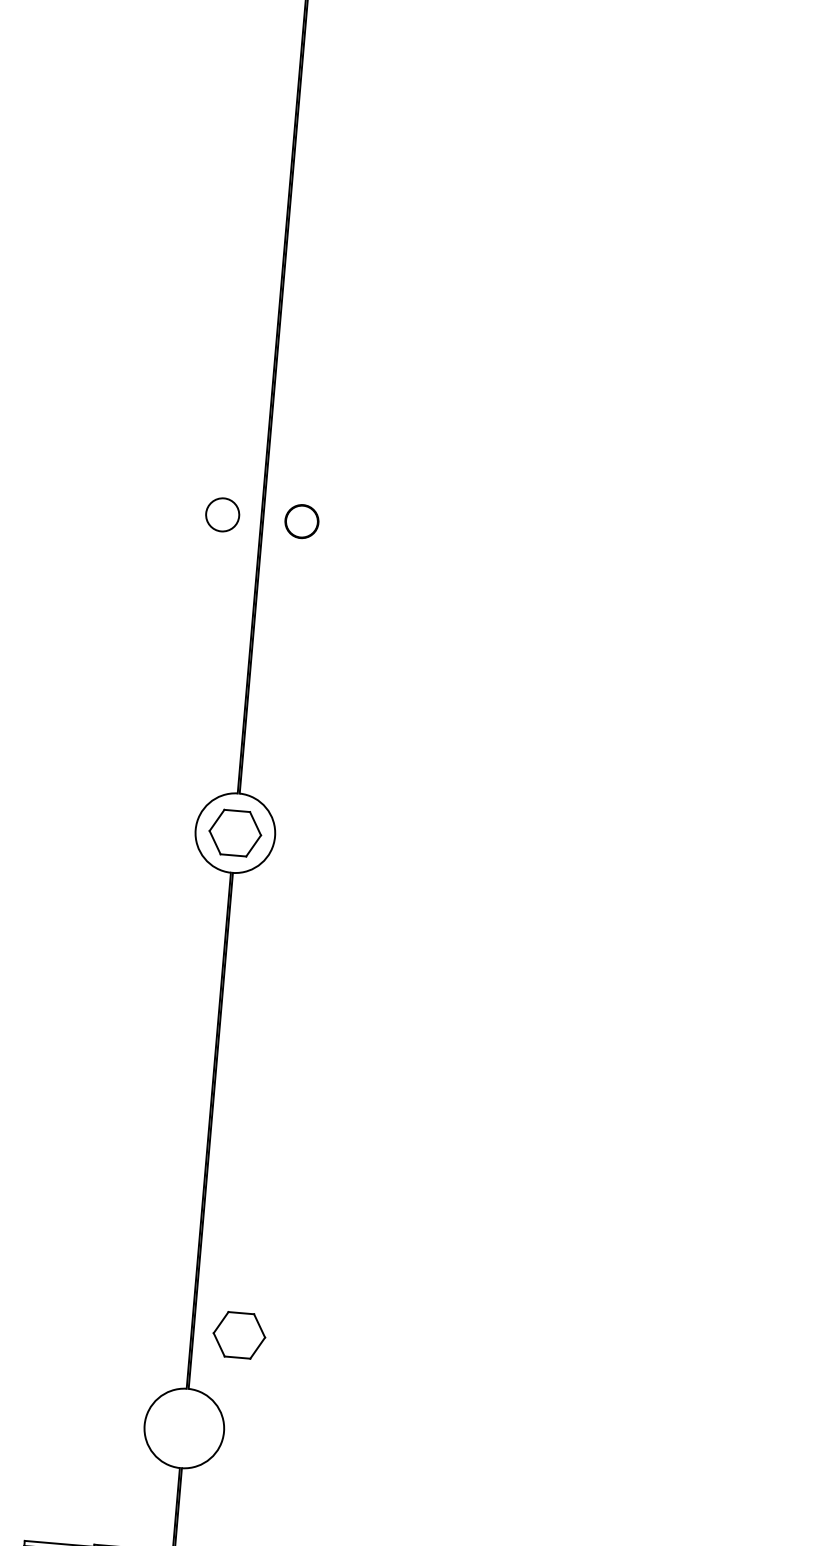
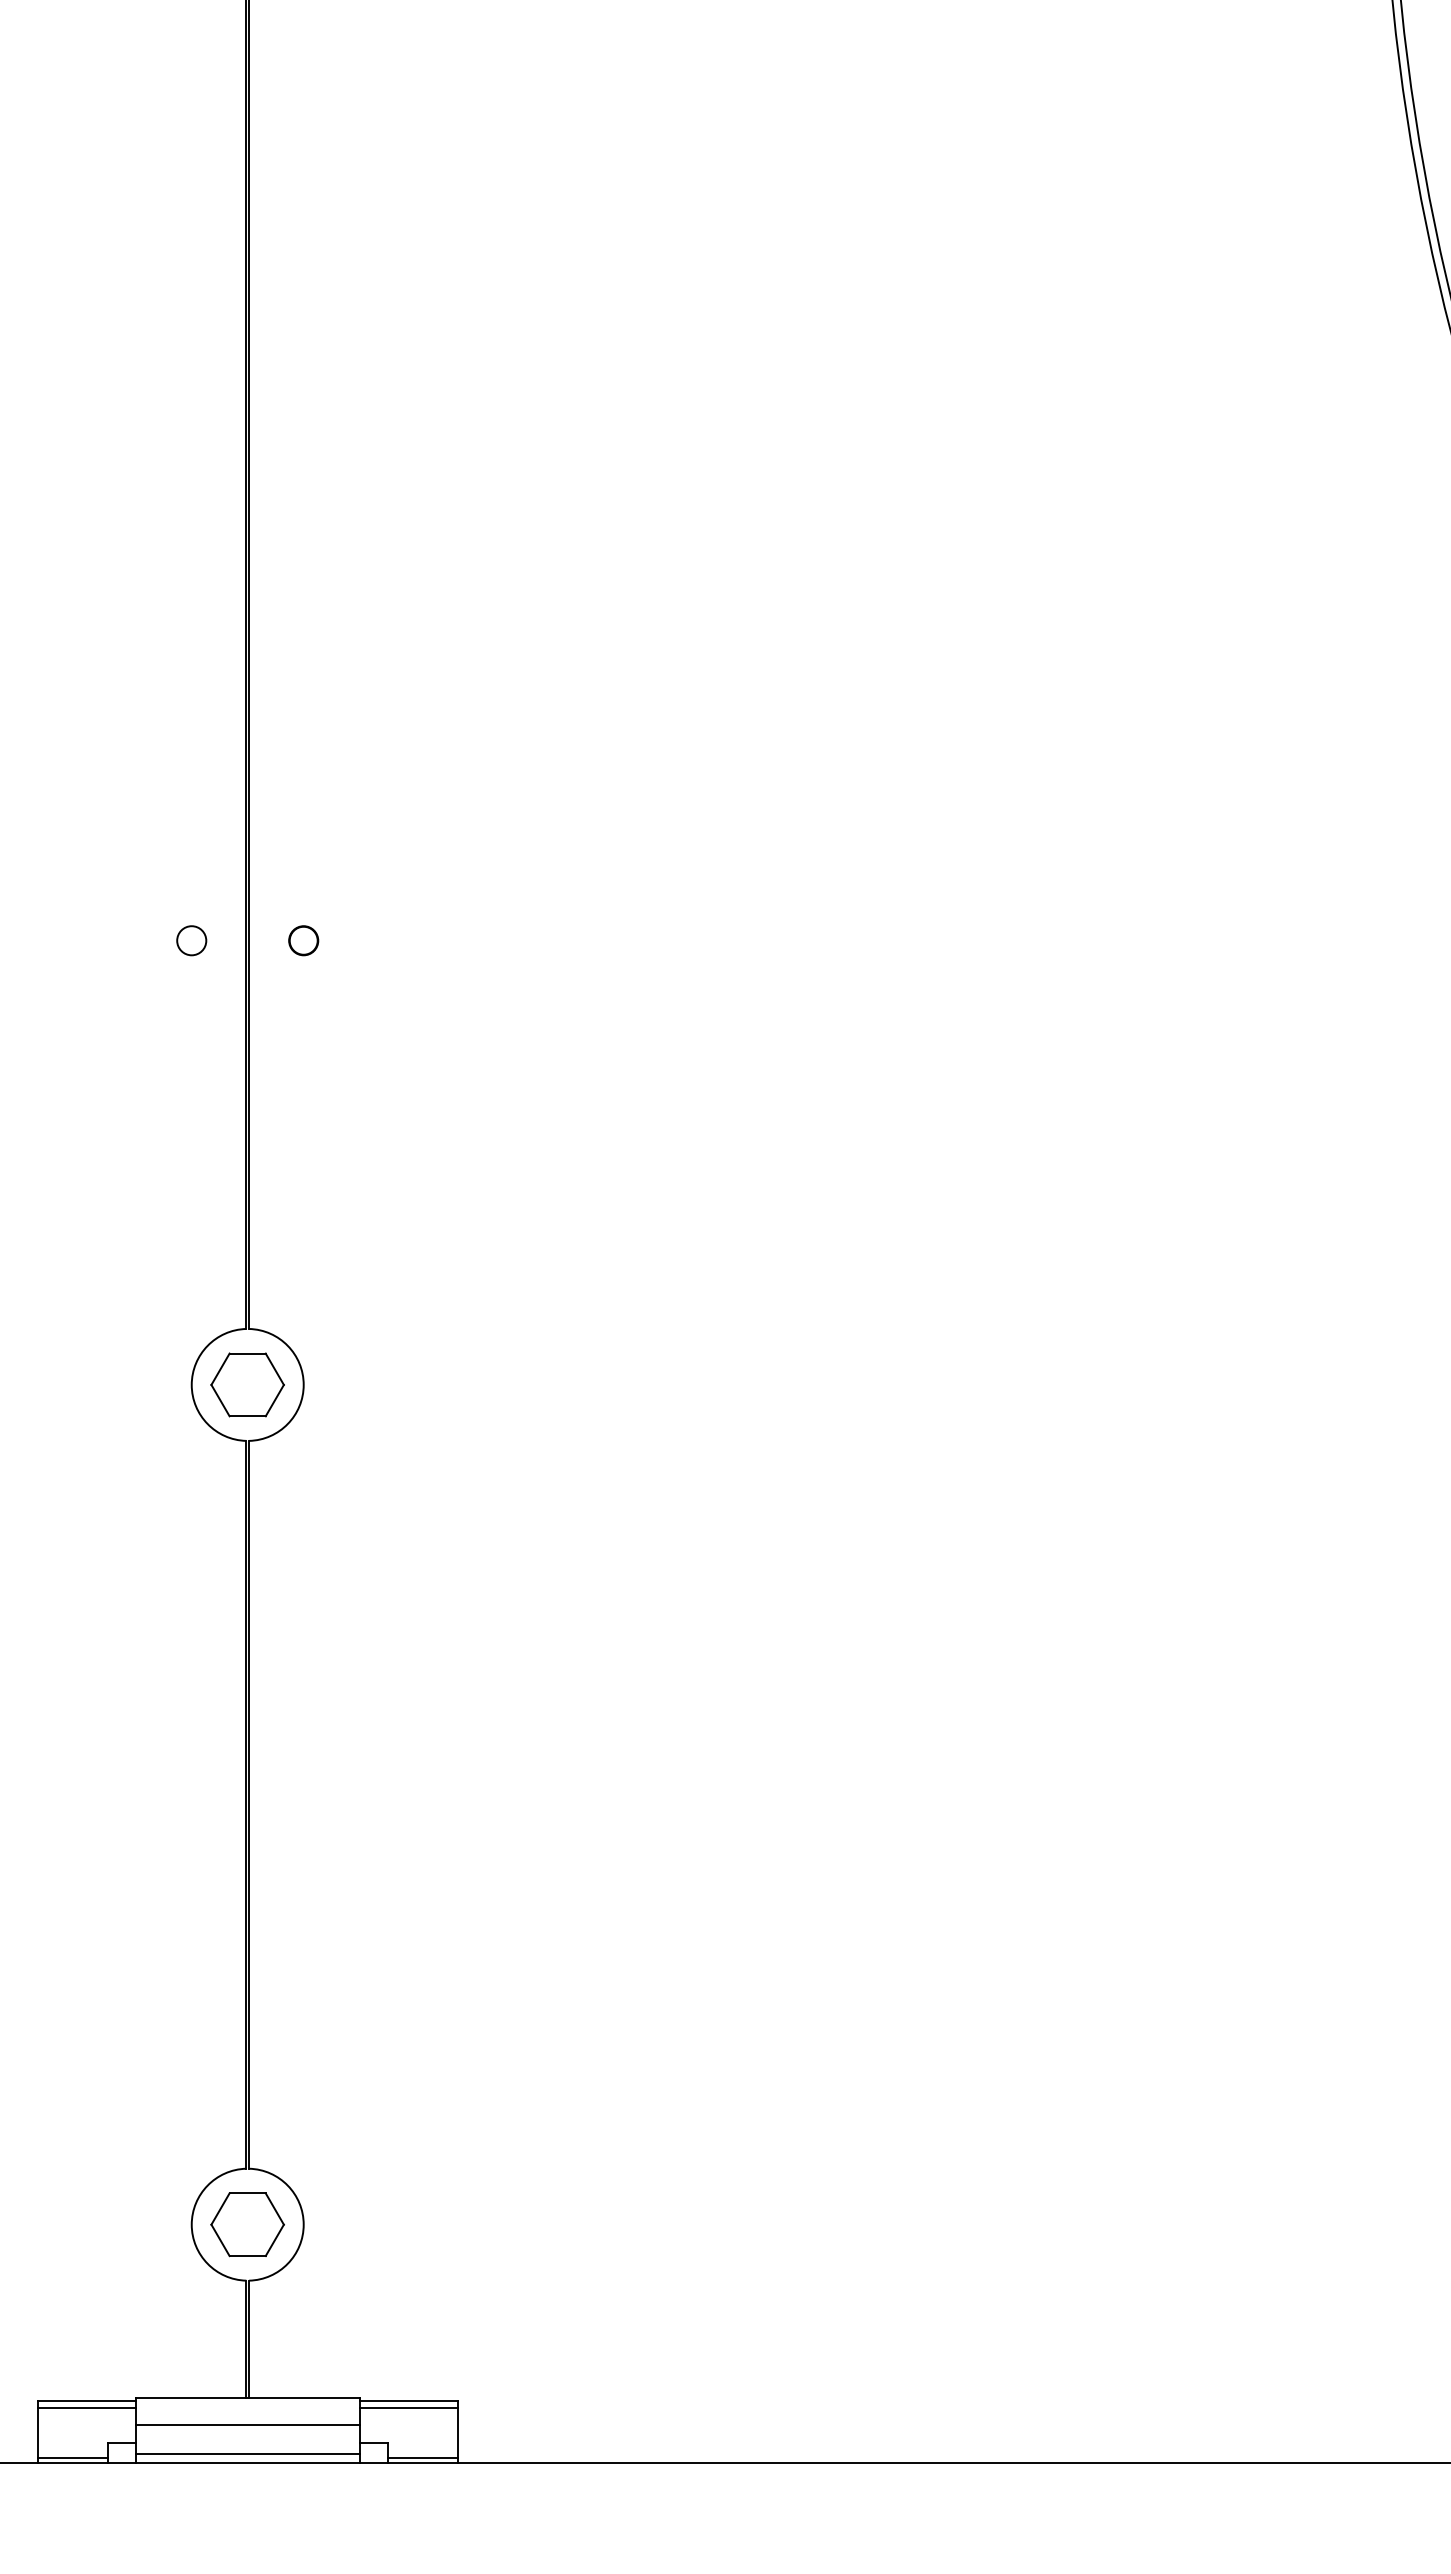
circle: (222, 514) -> (191, 940), size x0.62
circle: (301, 521) -> (303, 940), size x0.62
part: (239, 1335) -> (247, 2224), moved

